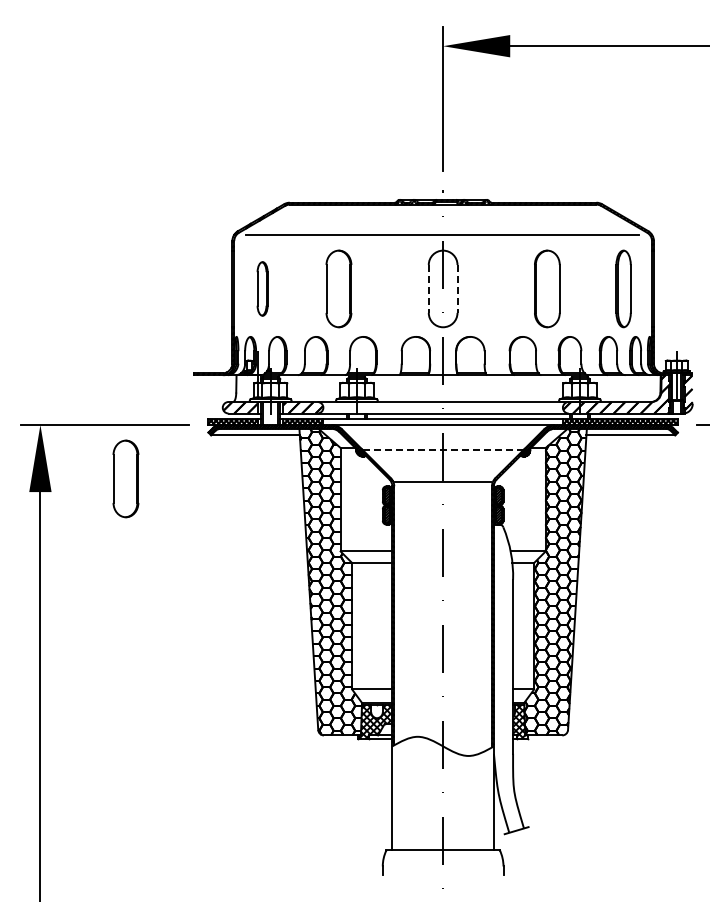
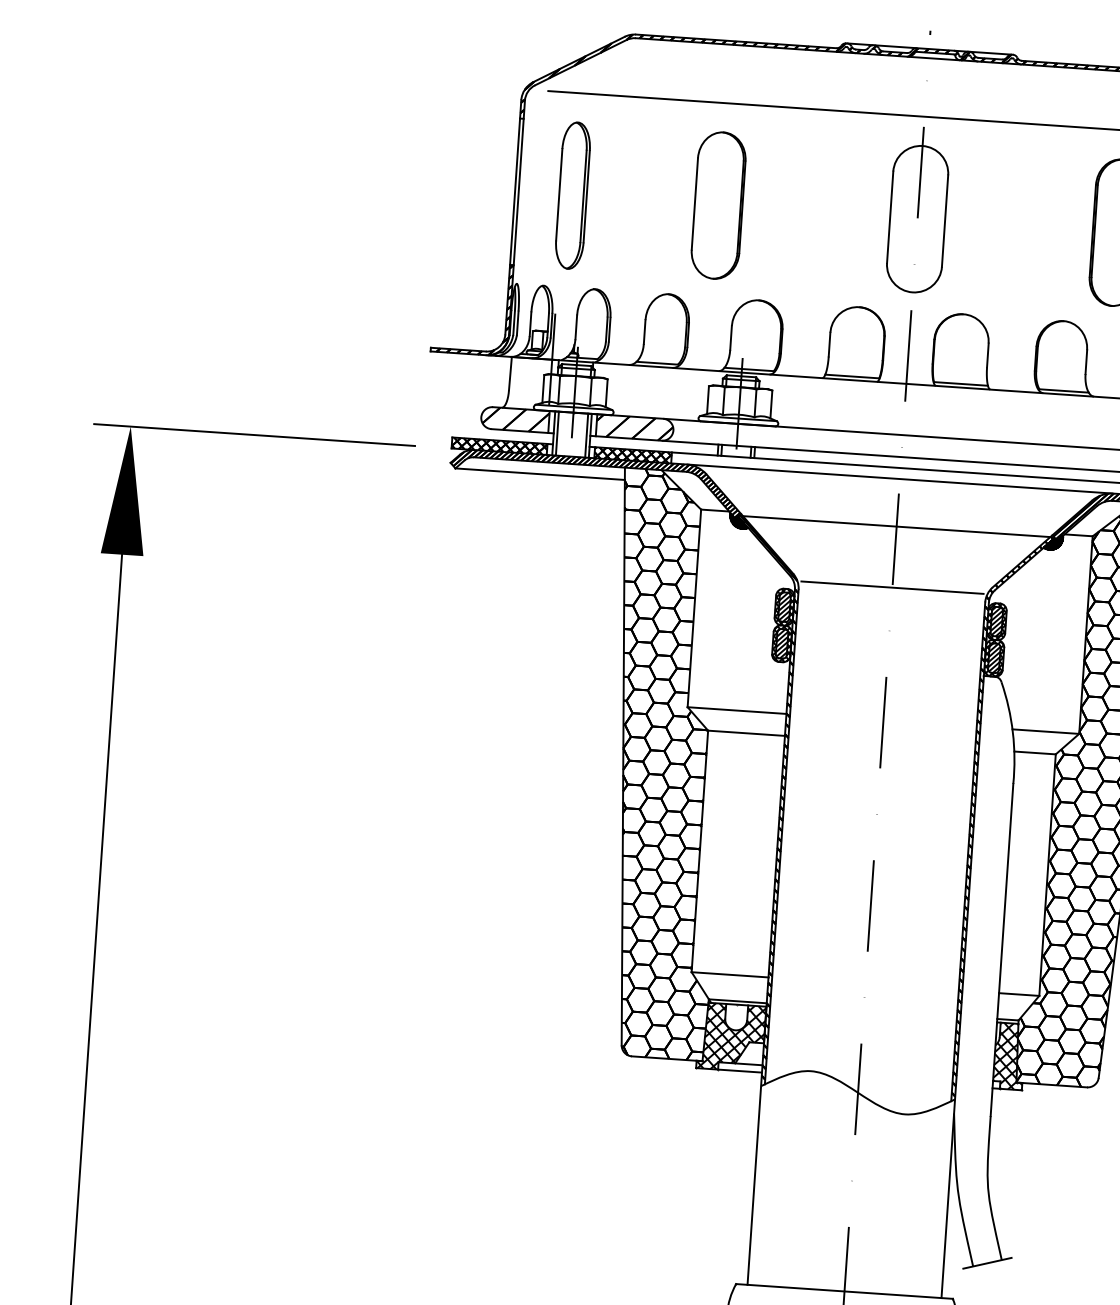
part: (262, 288) -> (572, 194), size x1.43
line: (428, 288) -> (889, 216), dashed -> solid
line: (457, 288) -> (945, 220), dashed -> solid
line: (443, 449) -> (897, 525), dashed -> solid
part: (125, 478) -> (286, 539), removed

